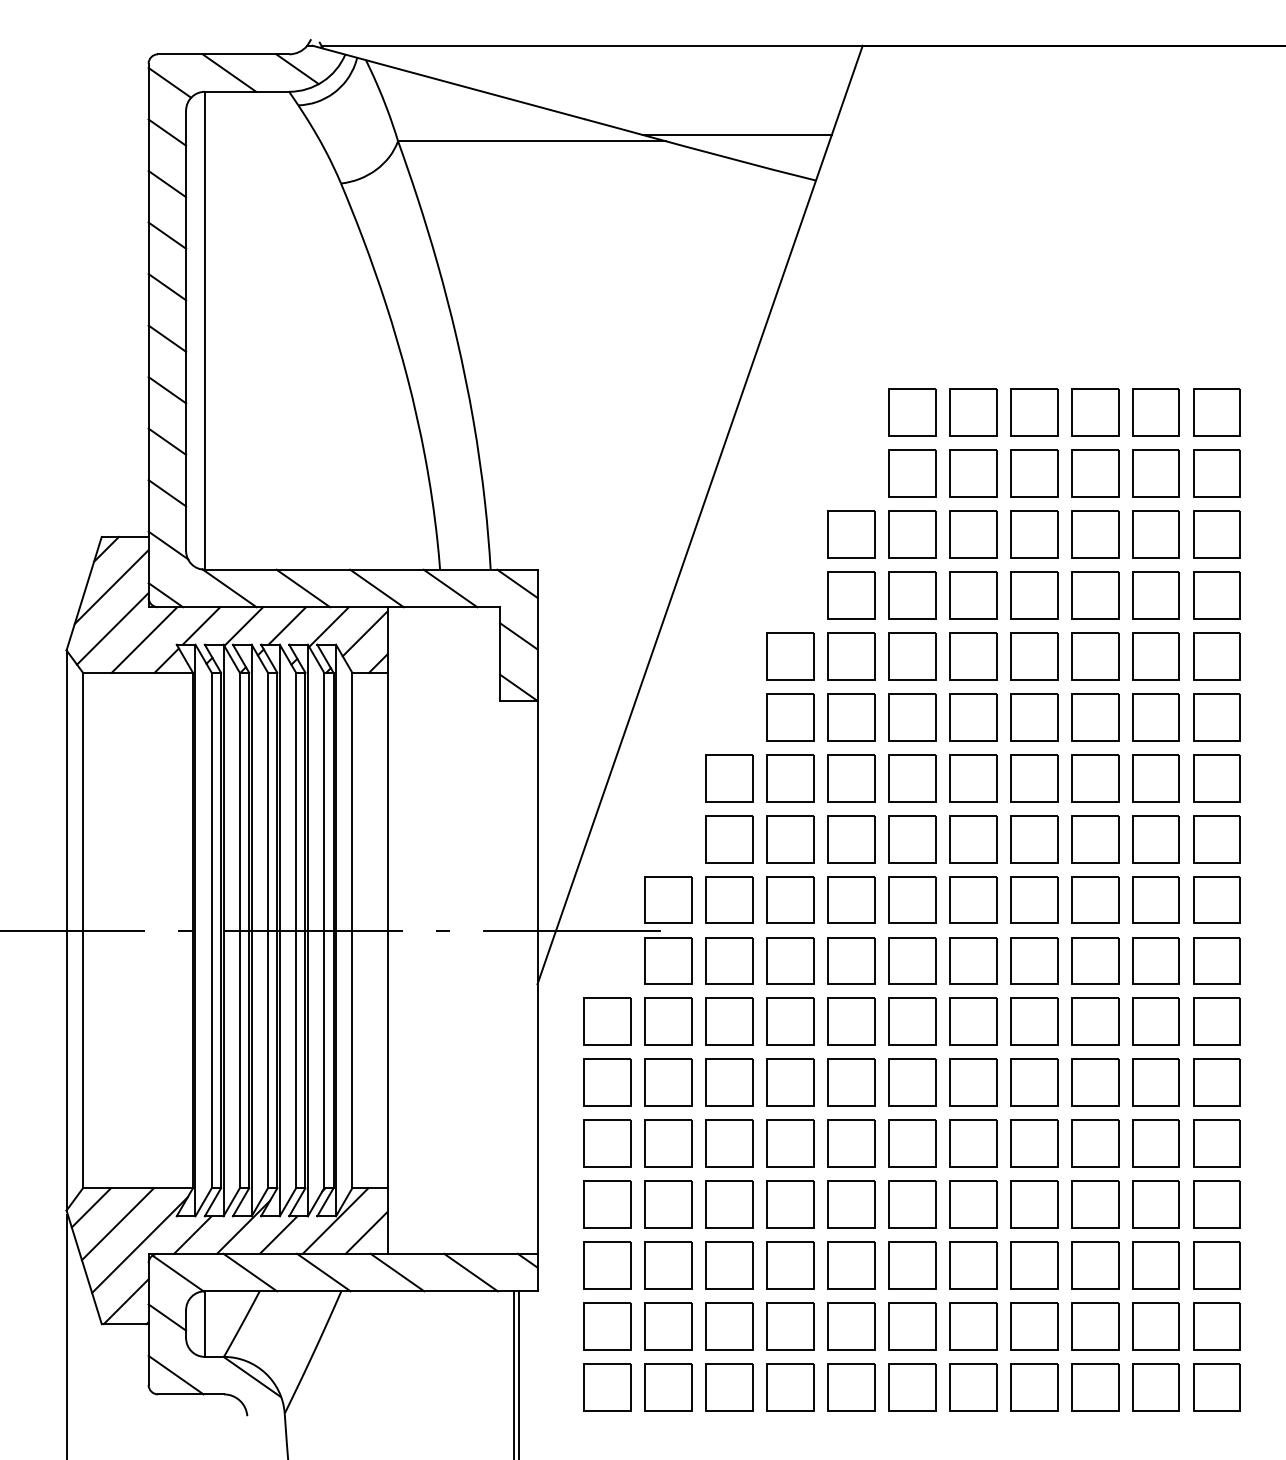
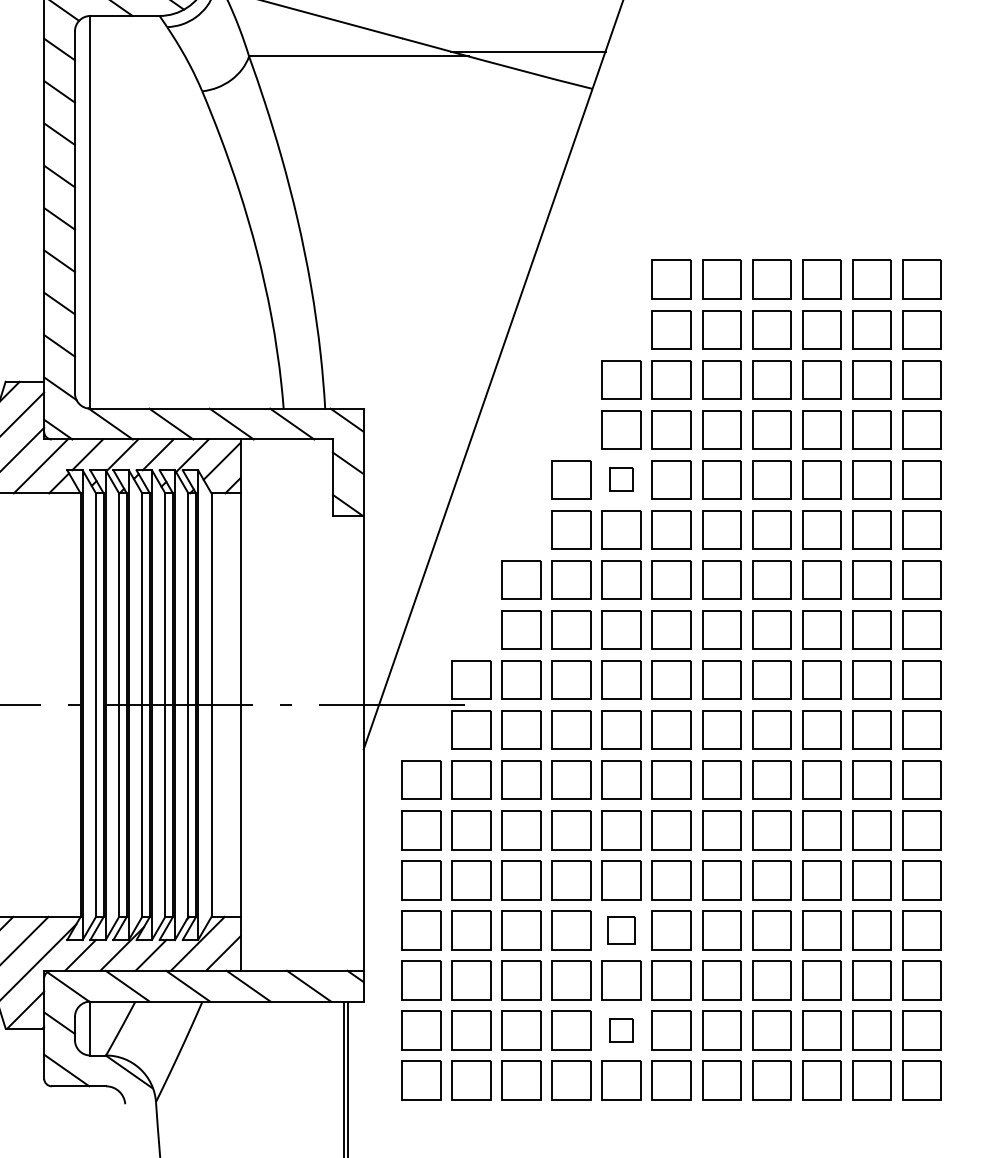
part: (851, 656) -> (621, 479), size x0.6
part: (851, 1204) -> (621, 930), size x0.7
part: (851, 1326) -> (621, 1030), size x0.6

